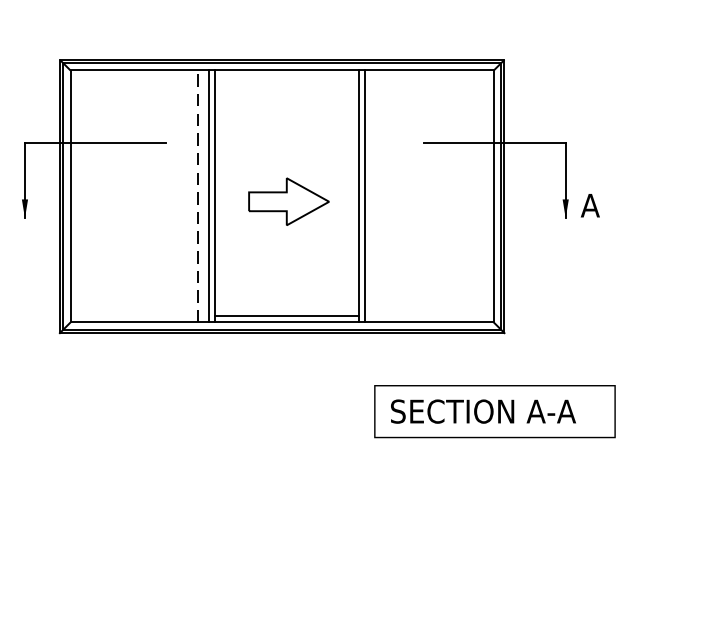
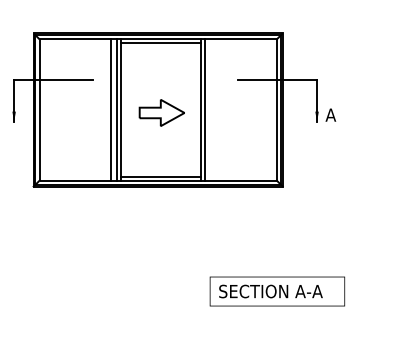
line: (286, 75) -> (160, 42), added
line: (198, 197) -> (111, 110), dashed -> solid
text: (495, 411) -> (277, 291), moved

